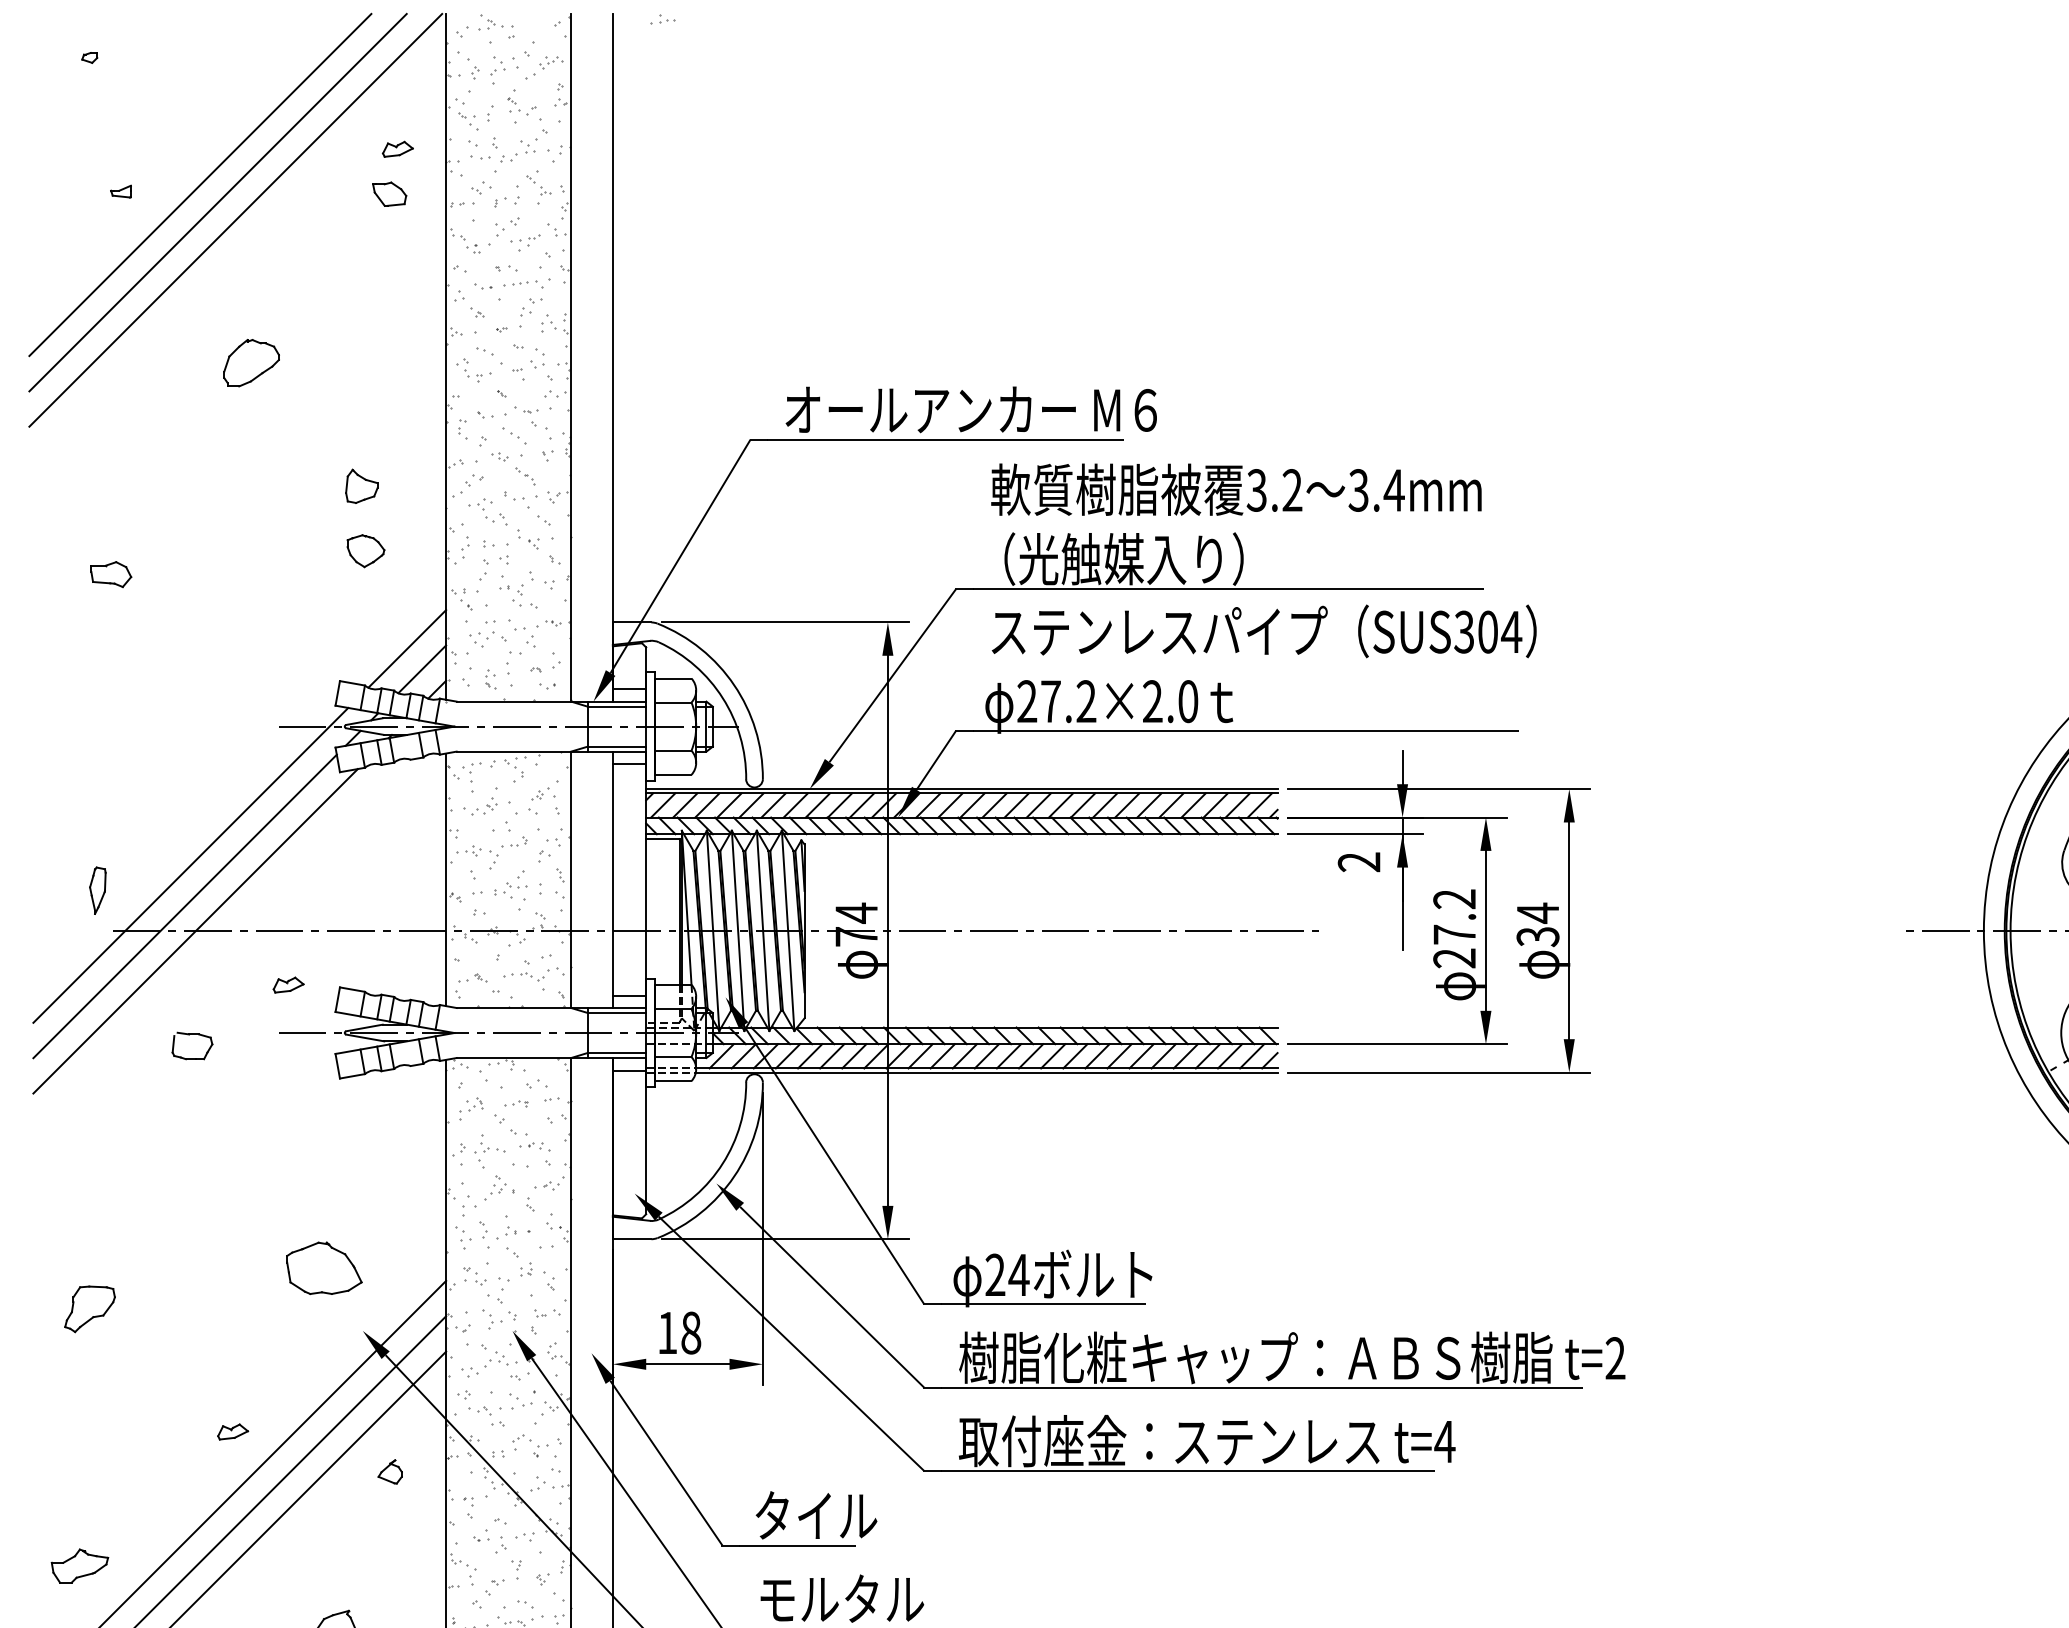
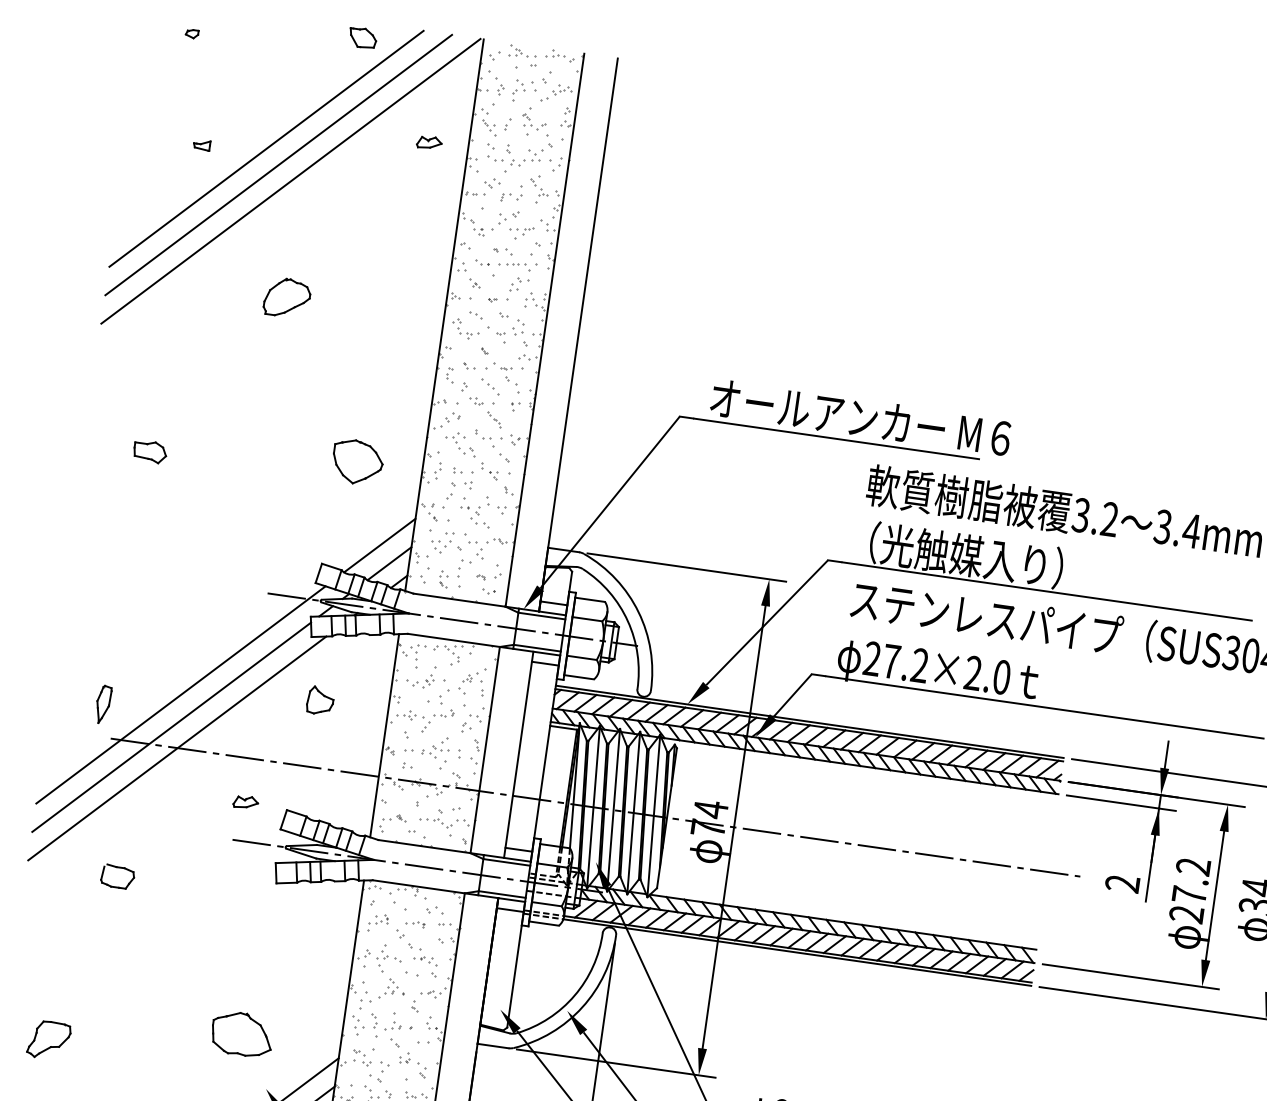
part: (662, 19) -> (554, 54), moved
part: (389, 193) -> (362, 37), moved
part: (361, 485) -> (320, 700), moved
part: (365, 550) -> (357, 461), size x1.67
text: (1358, 862) -> (1121, 883), moved
part: (189, 1035) -> (116, 867), moved

